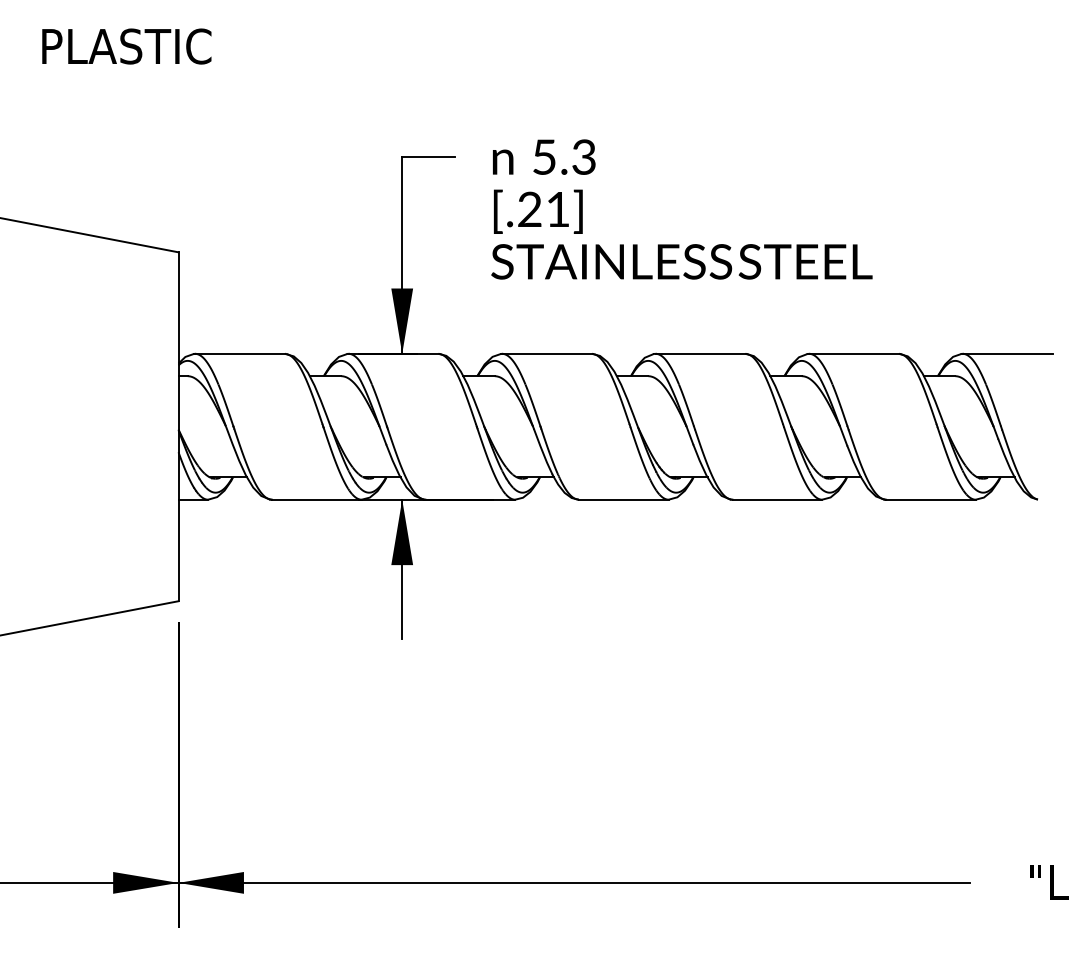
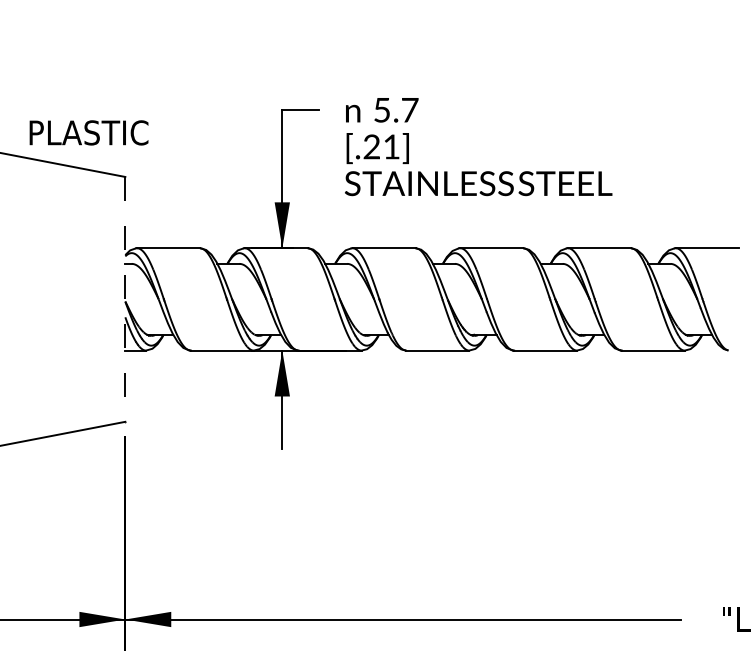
text: (126, 46) -> (88, 132), moved
text: (584, 156) -> (410, 109), 5.3 -> 5.7
line: (178, 427) -> (125, 299), solid -> dashed

